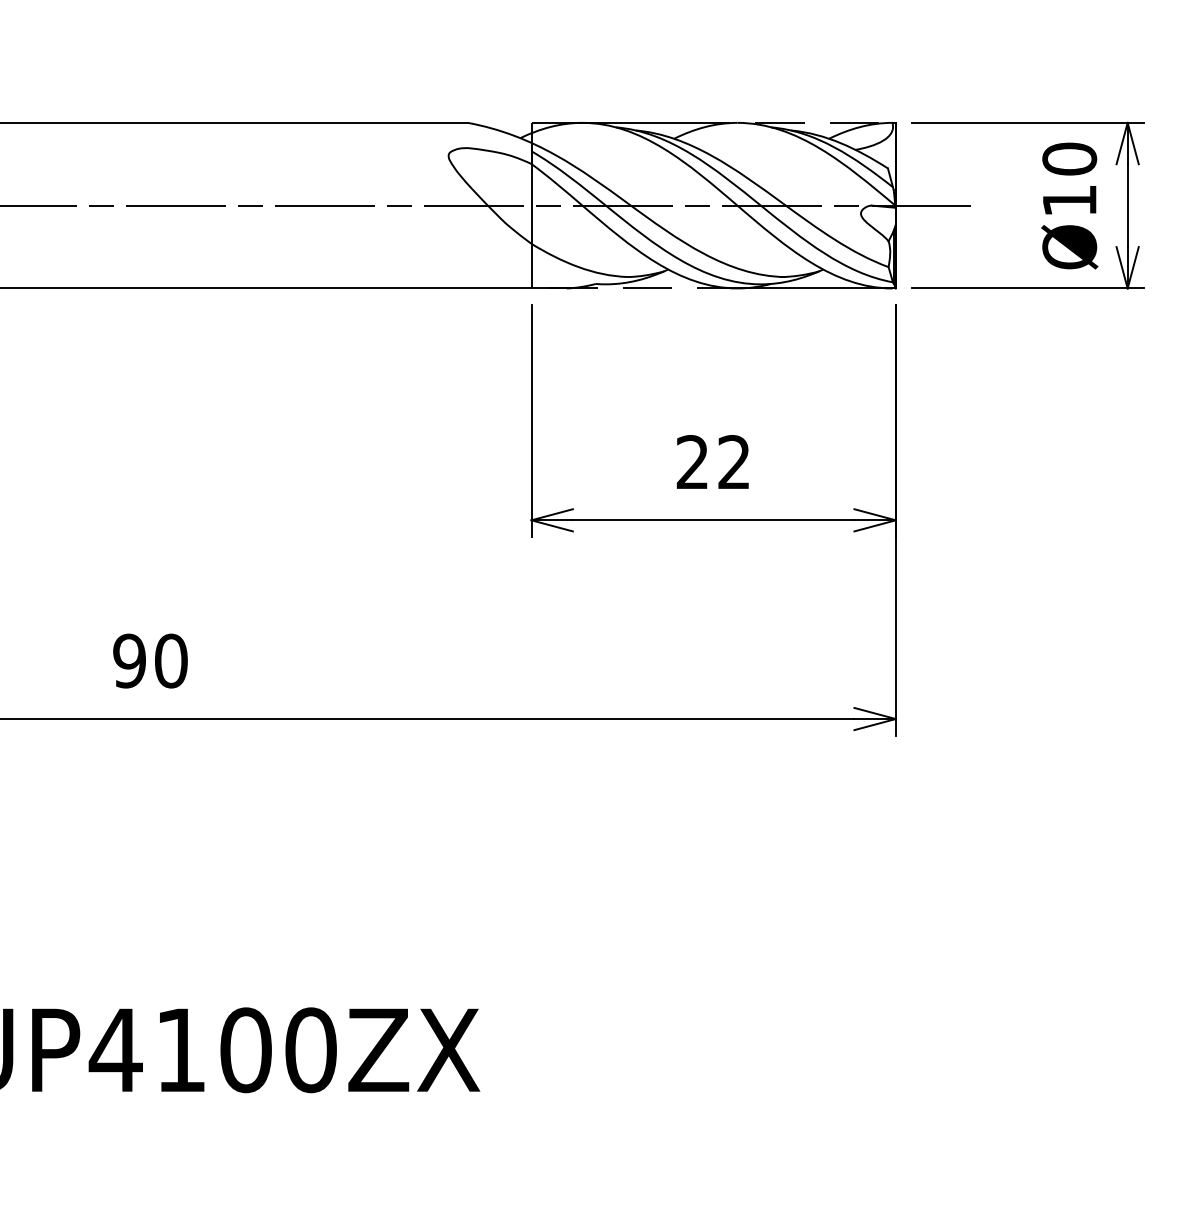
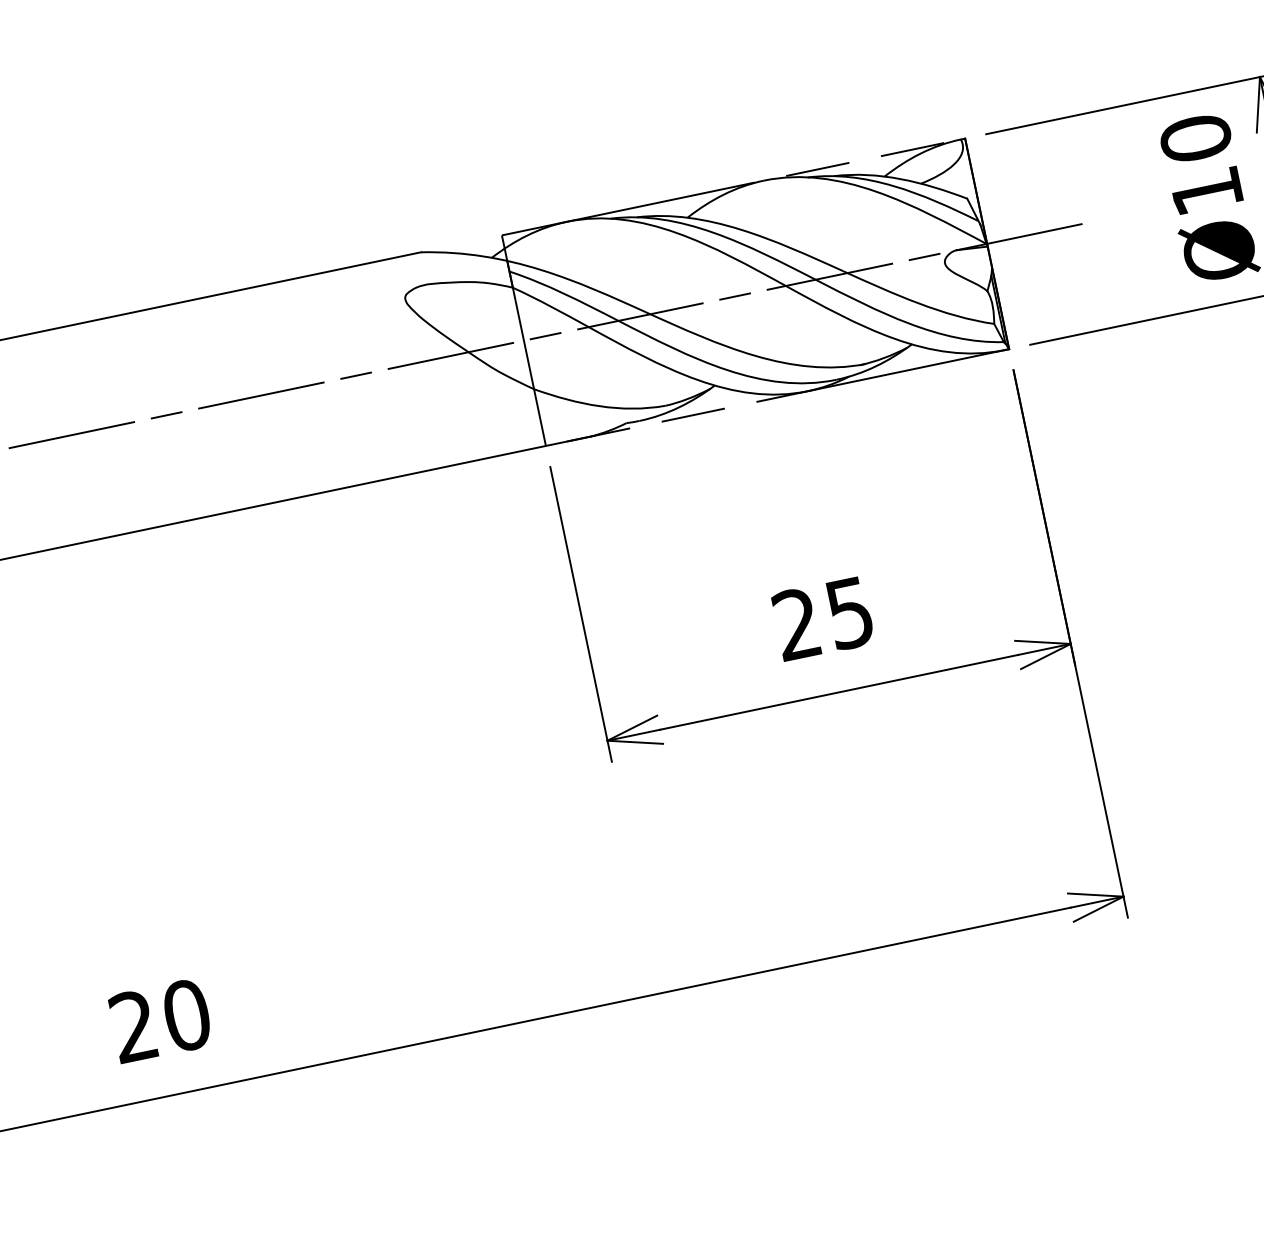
text: (733, 462) -> (848, 613), 22 -> 25
text: (129, 660) -> (133, 1025), 90 -> 20

